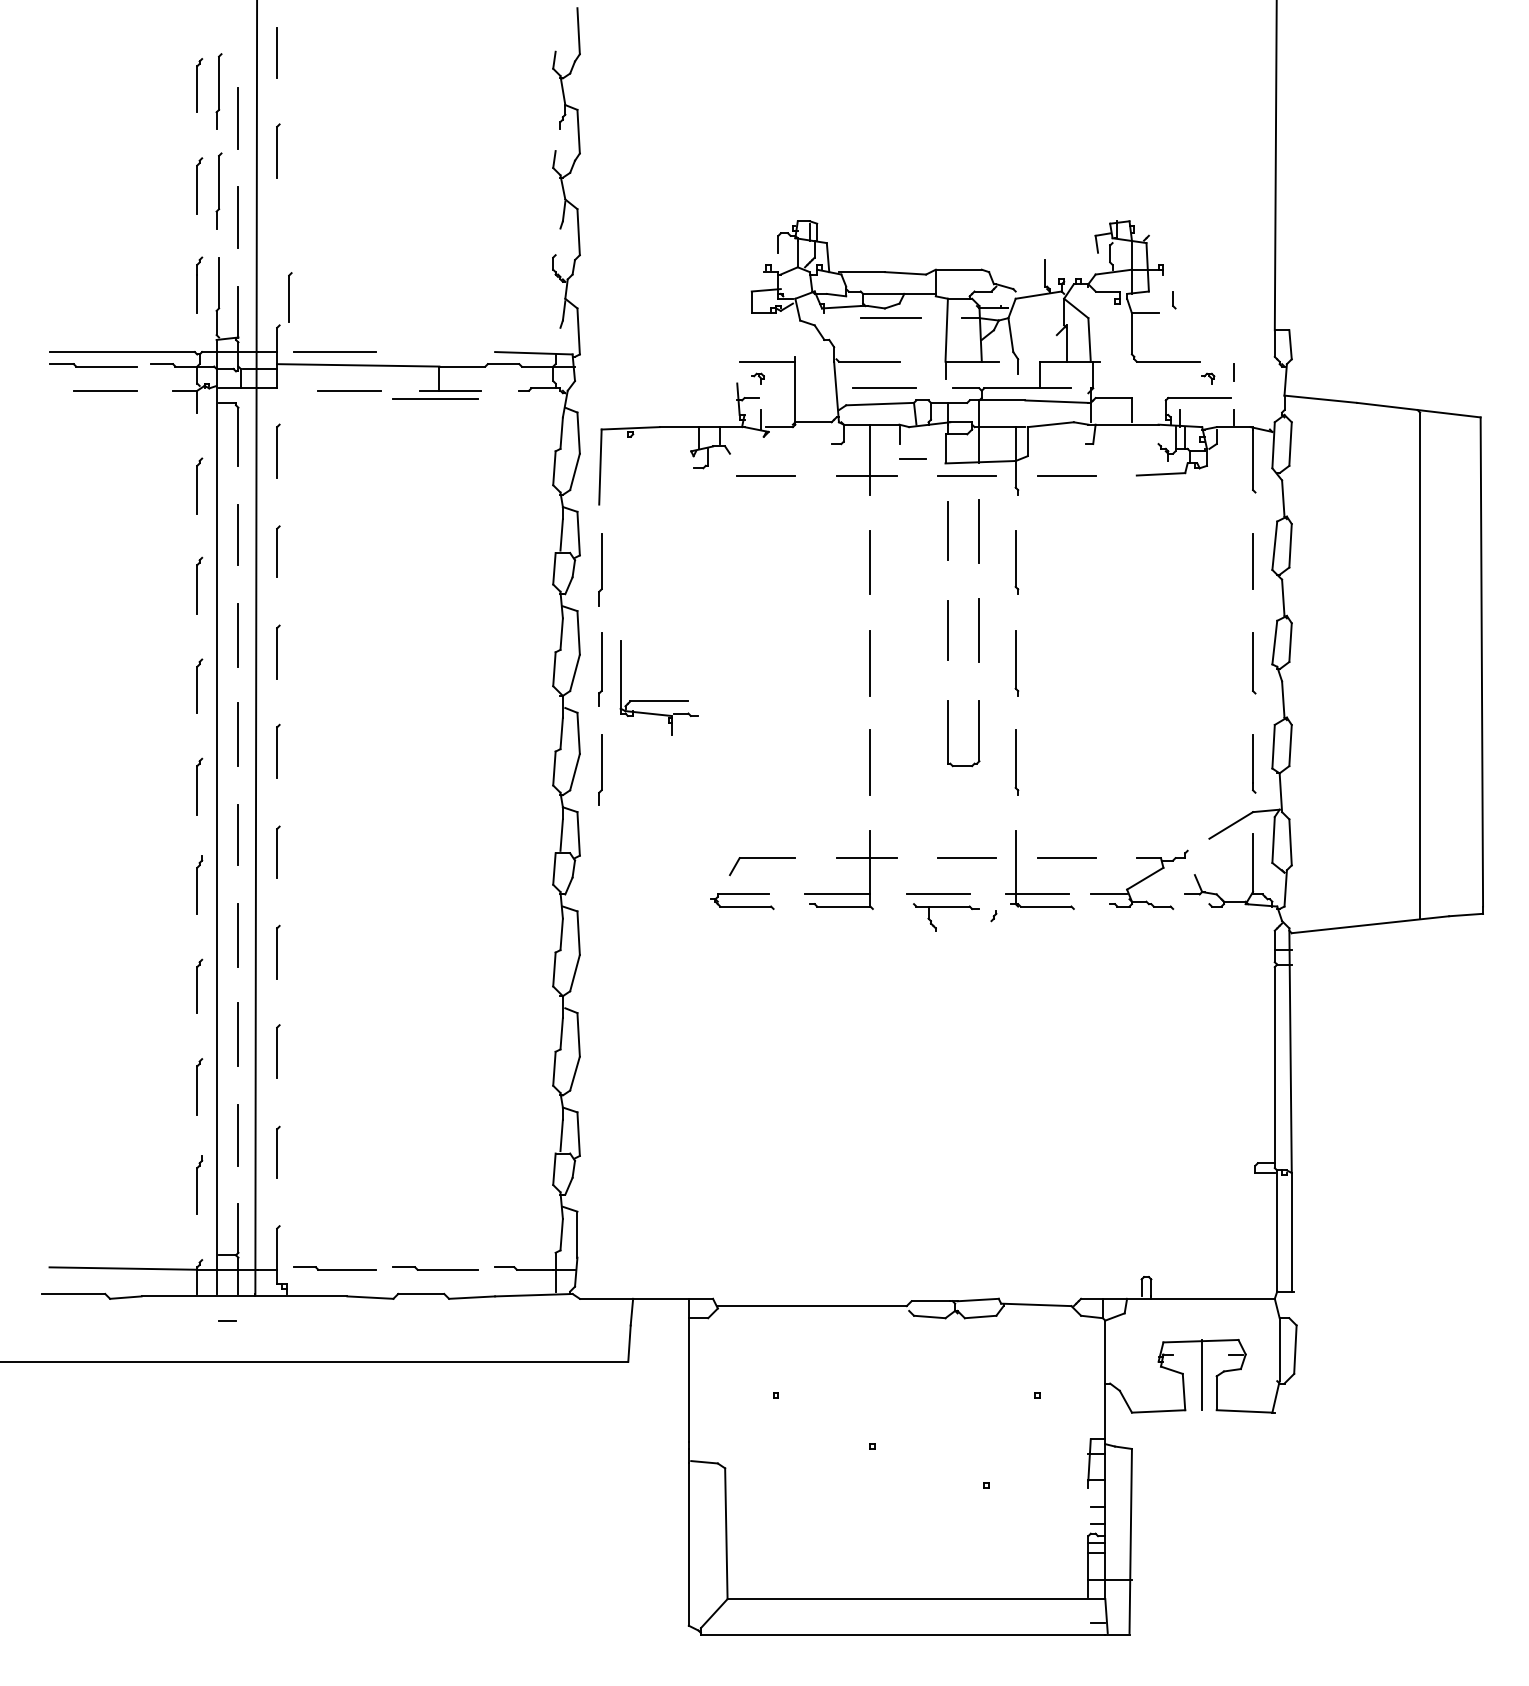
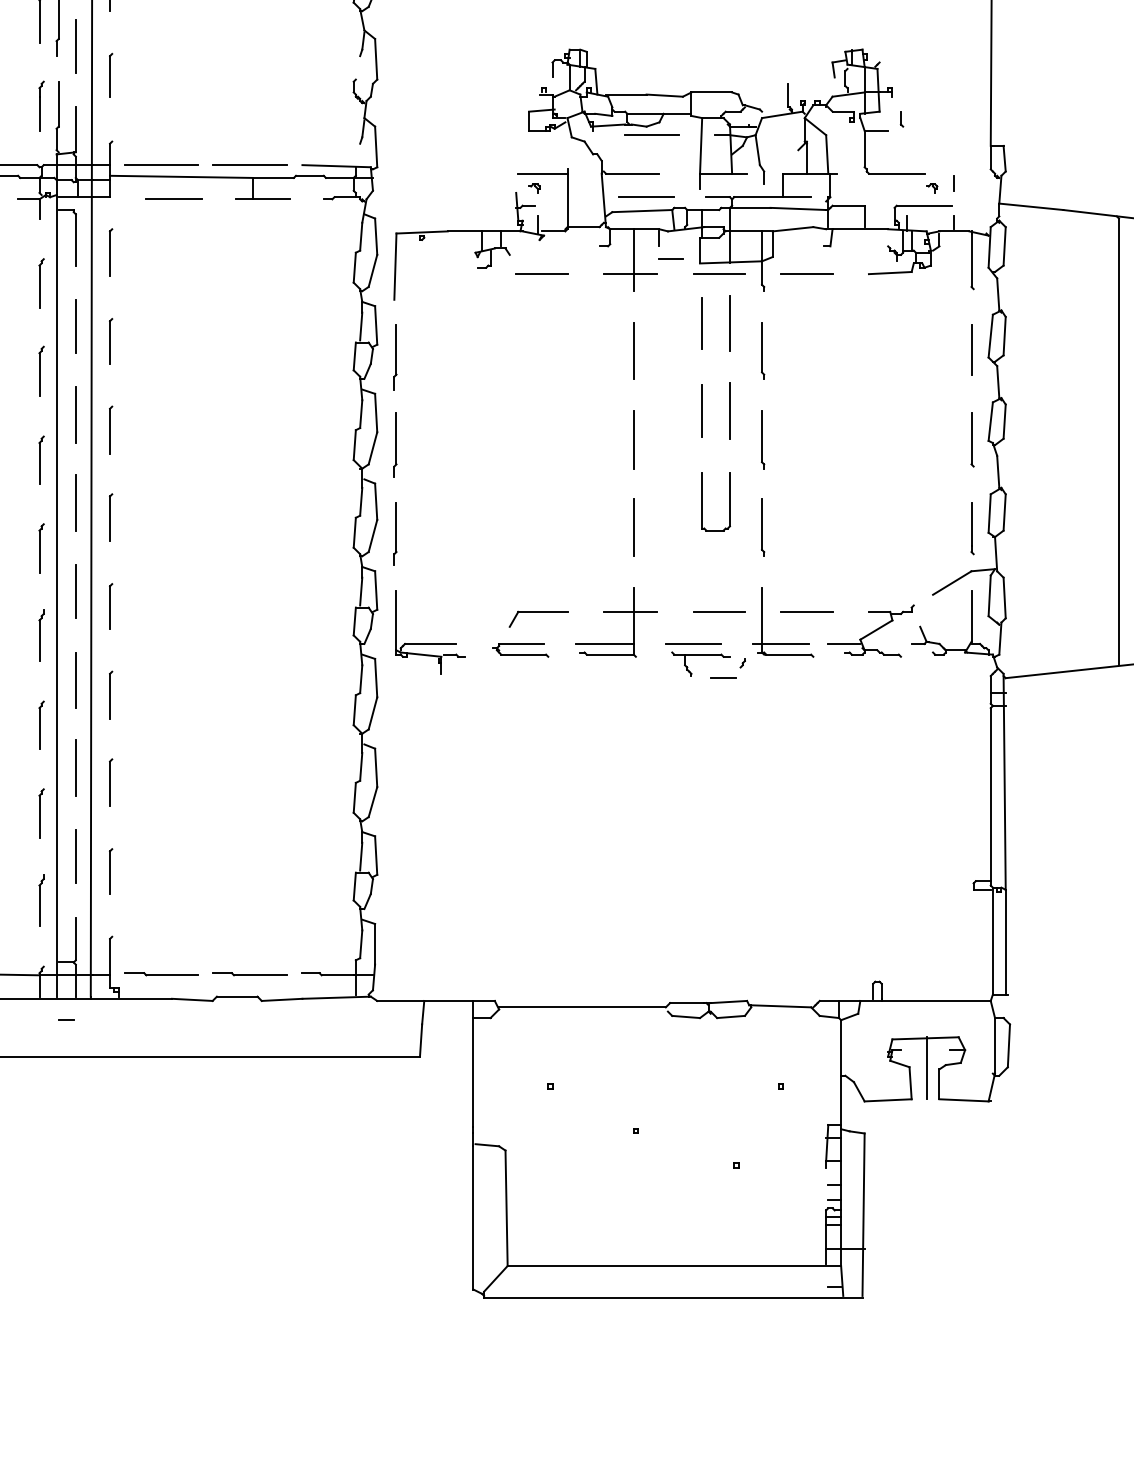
part: (290, 297) -> (111, 75), moved
line: (435, 398) -> (249, 164), moved
part: (658, 700) -> (429, 643), moved
line: (971, 933) -> (722, 678), added

